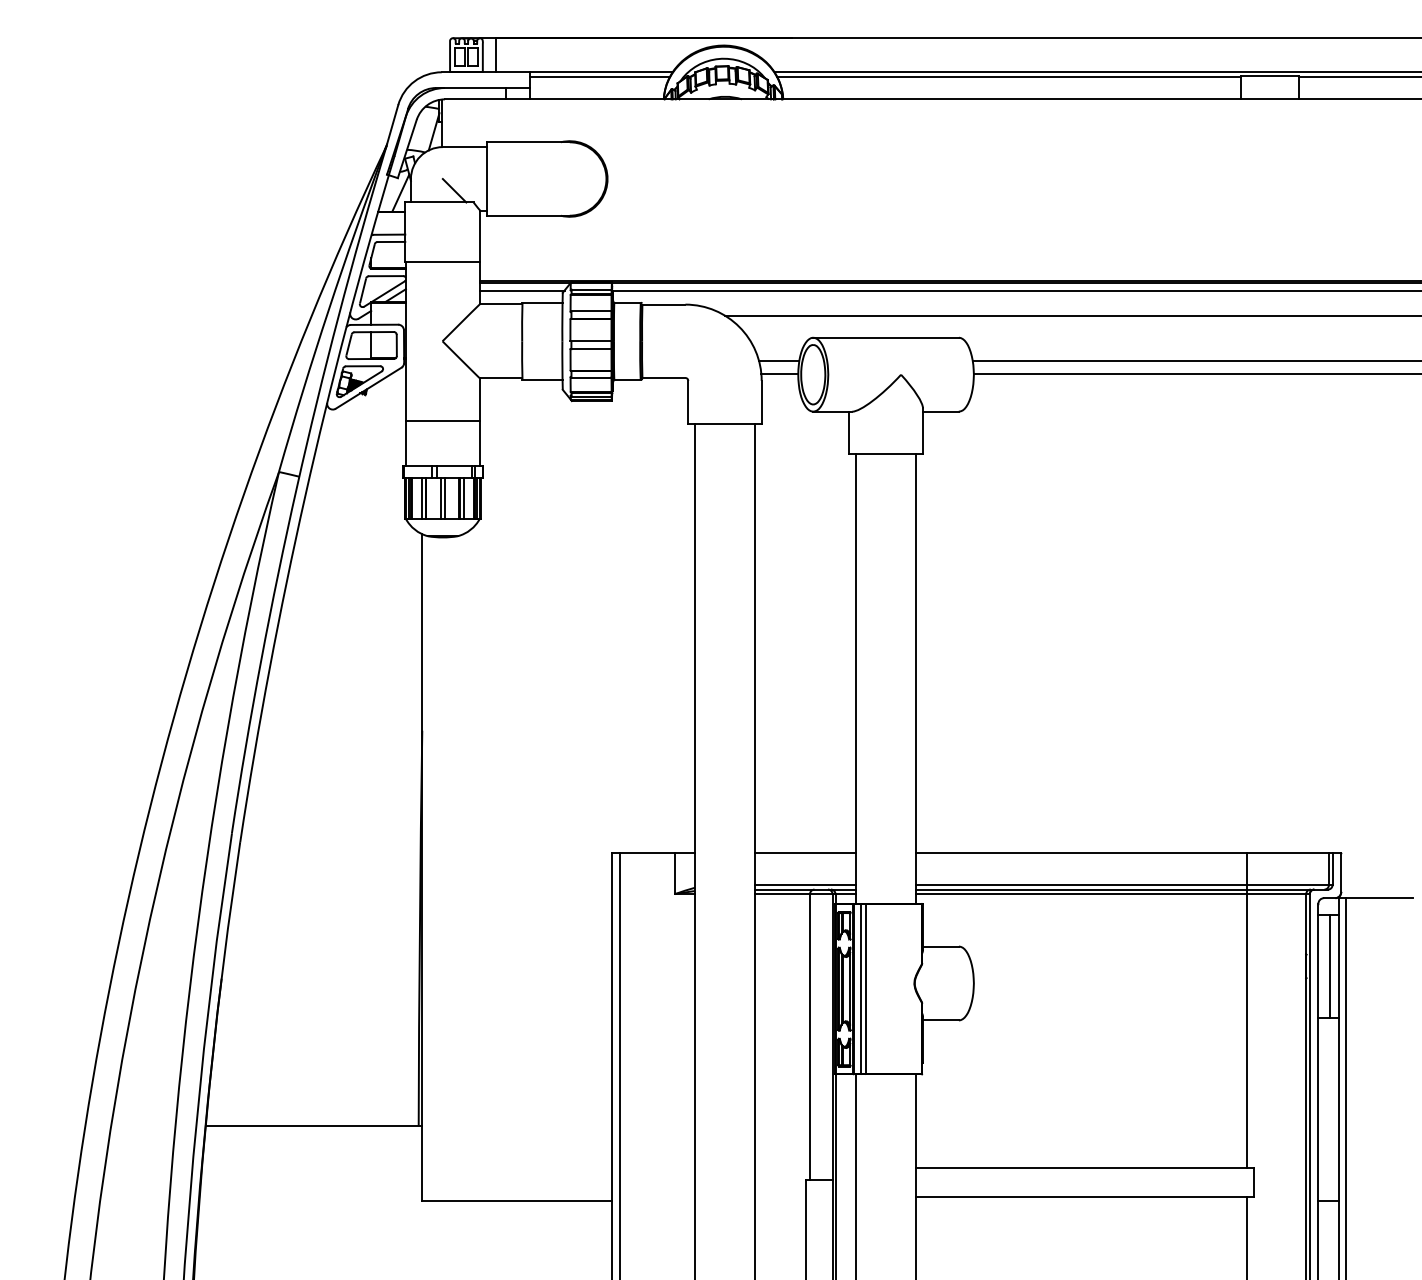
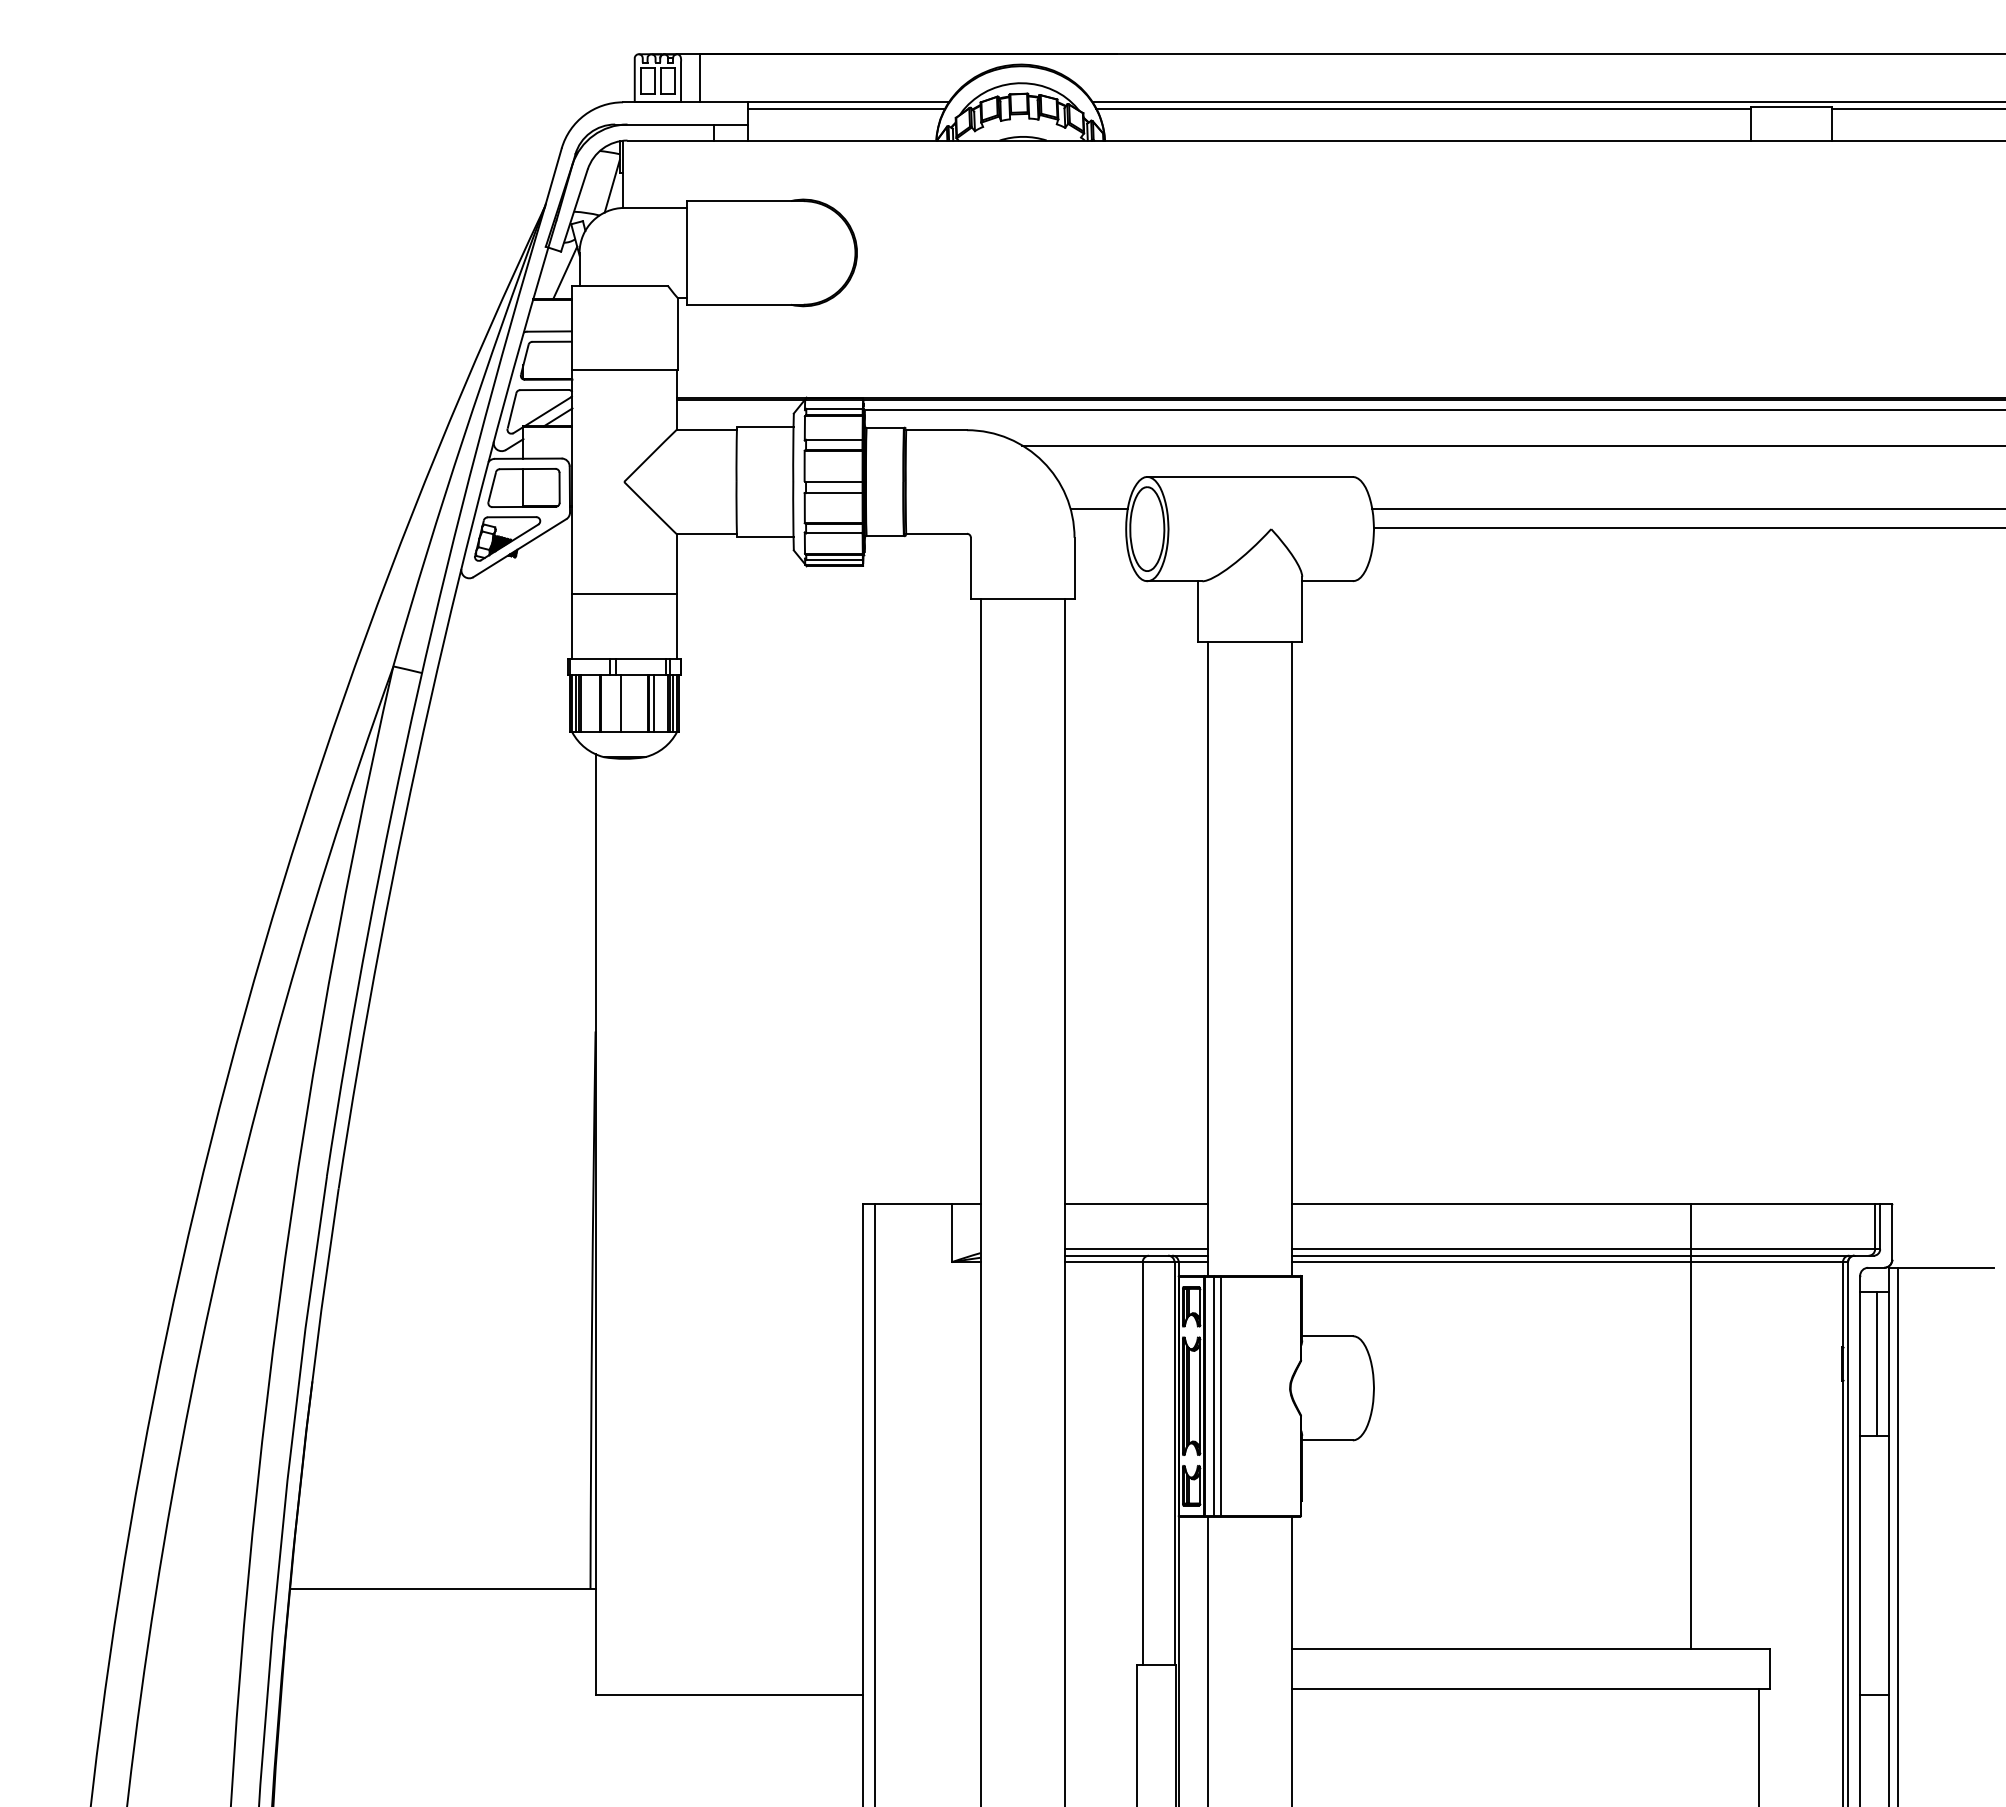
line: (454, 190) -> (640, 269), removed
line: (522, 290) -> (736, 410), removed
line: (779, 373) -> (1099, 527), removed
line: (421, 498) -> (594, 703), removed
line: (444, 498) -> (627, 703), removed
line: (1246, 1010) -> (1690, 1426), moved

